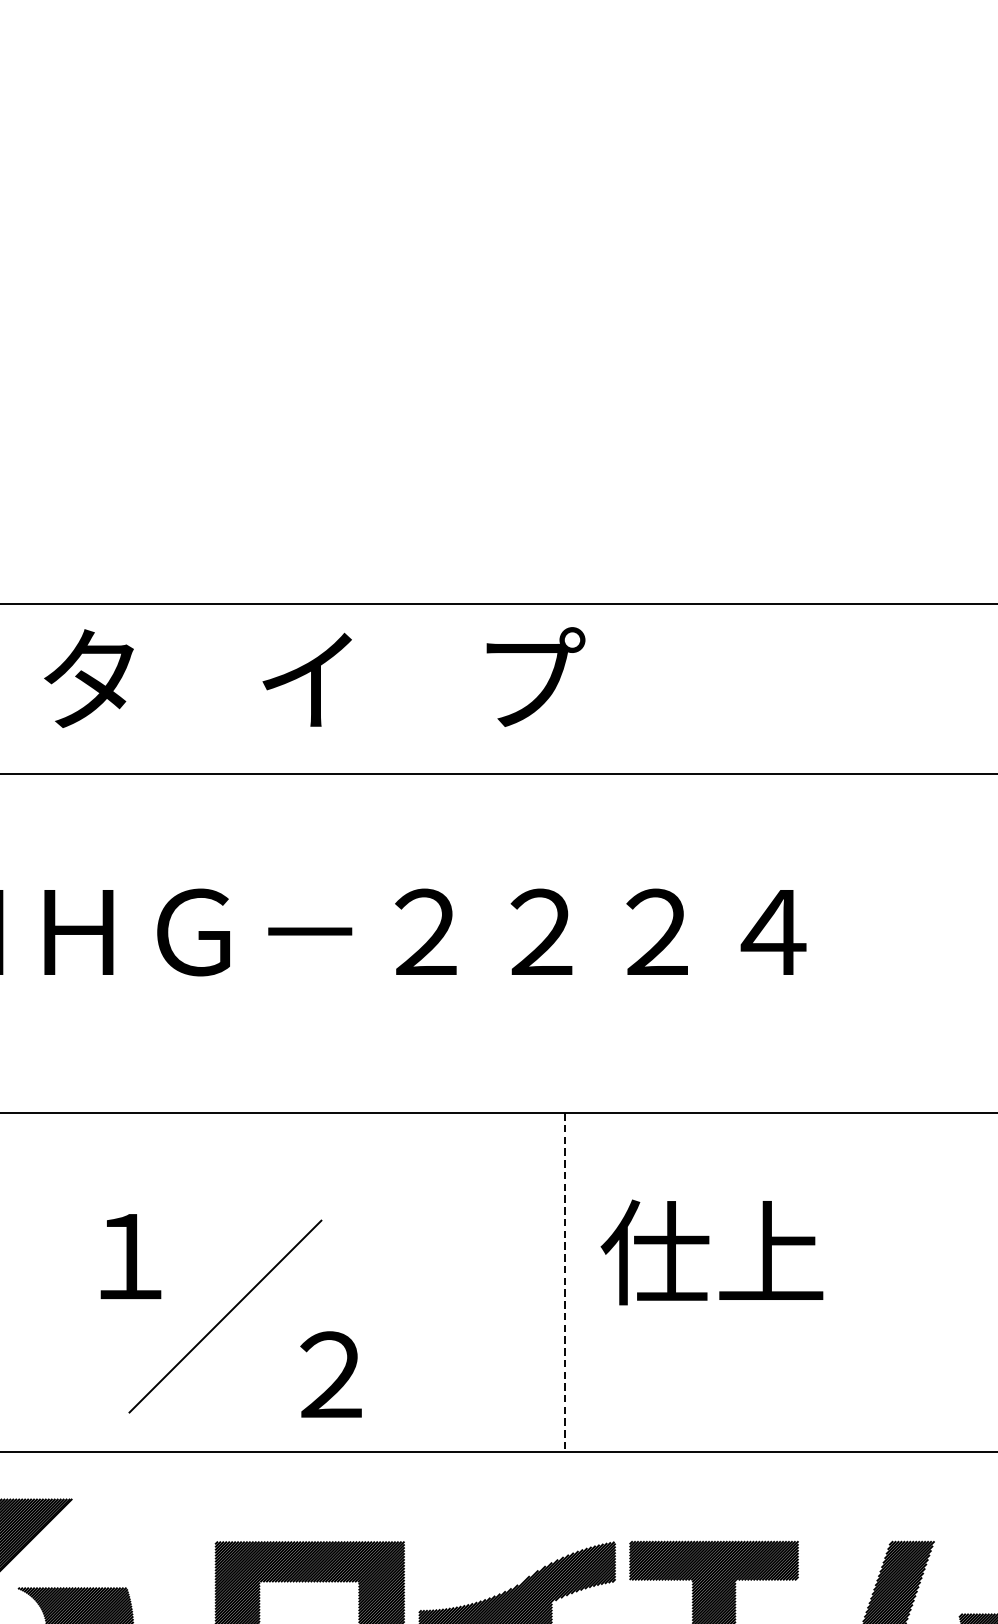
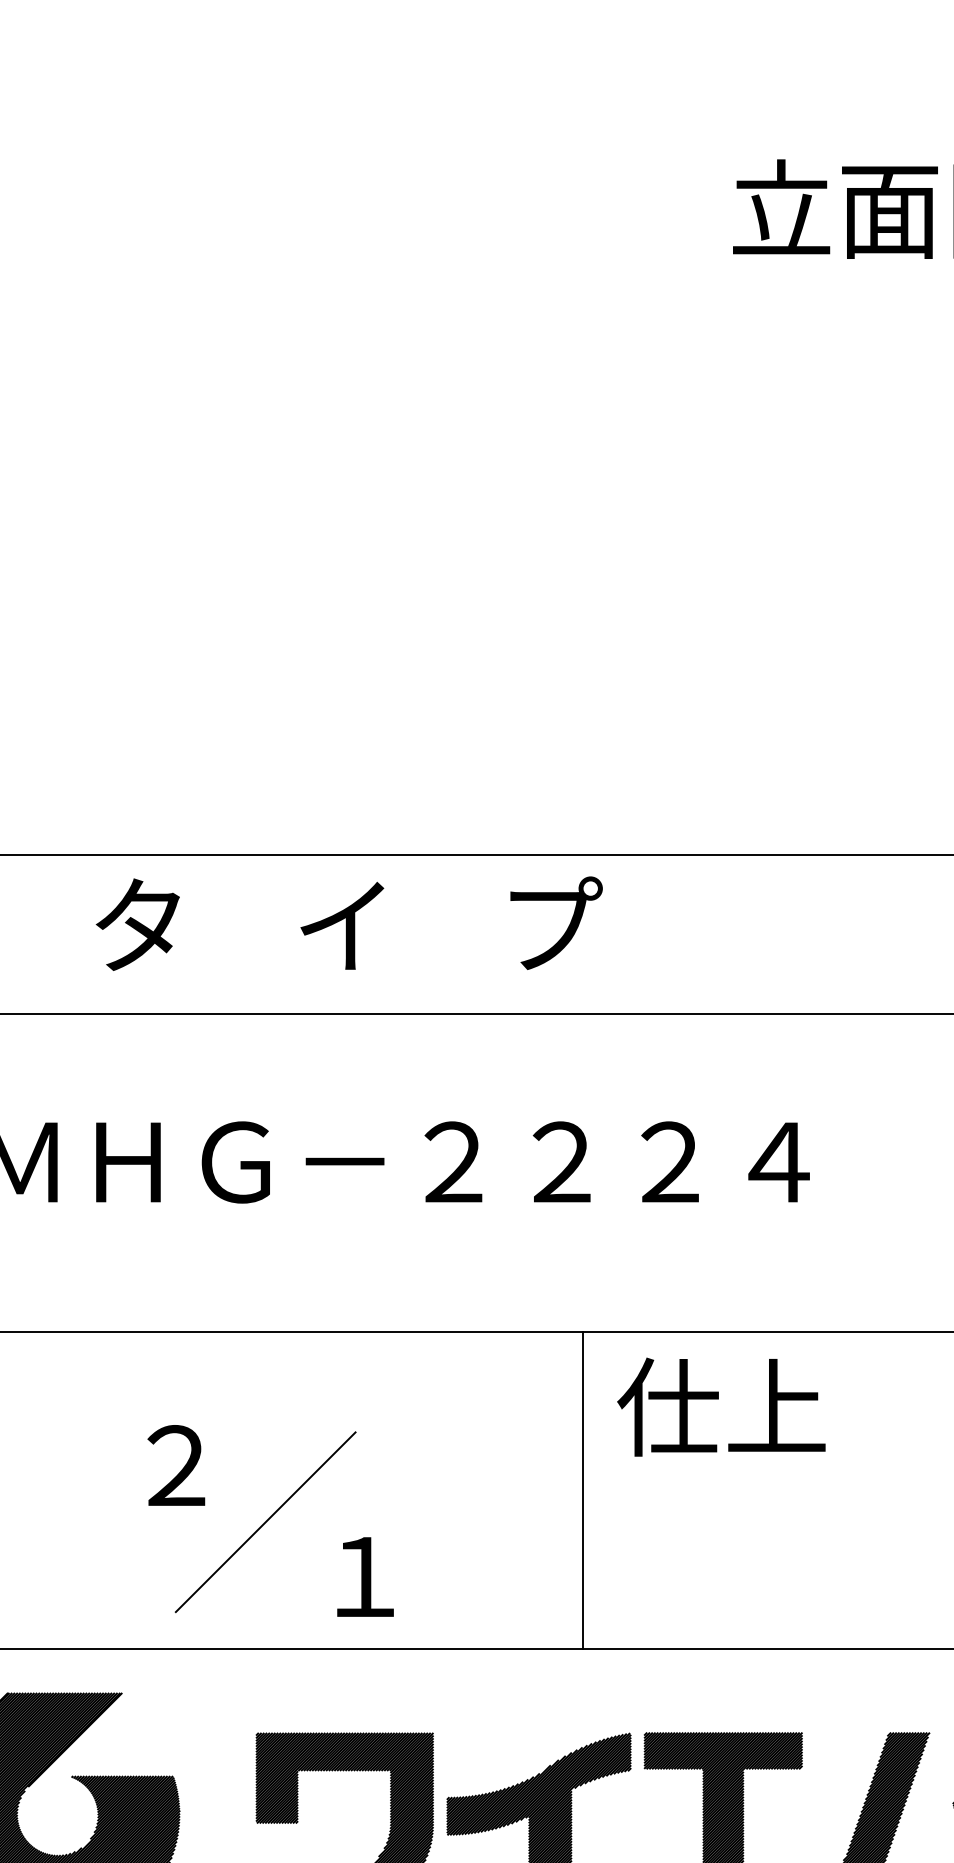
text: (712, 1251) -> (721, 1406), moved
text: (130, 1256) -> (176, 1465), １ -> ２
line: (564, 1282) -> (583, 1490), dashed -> solid
text: (330, 1374) -> (364, 1576), ２ -> １

